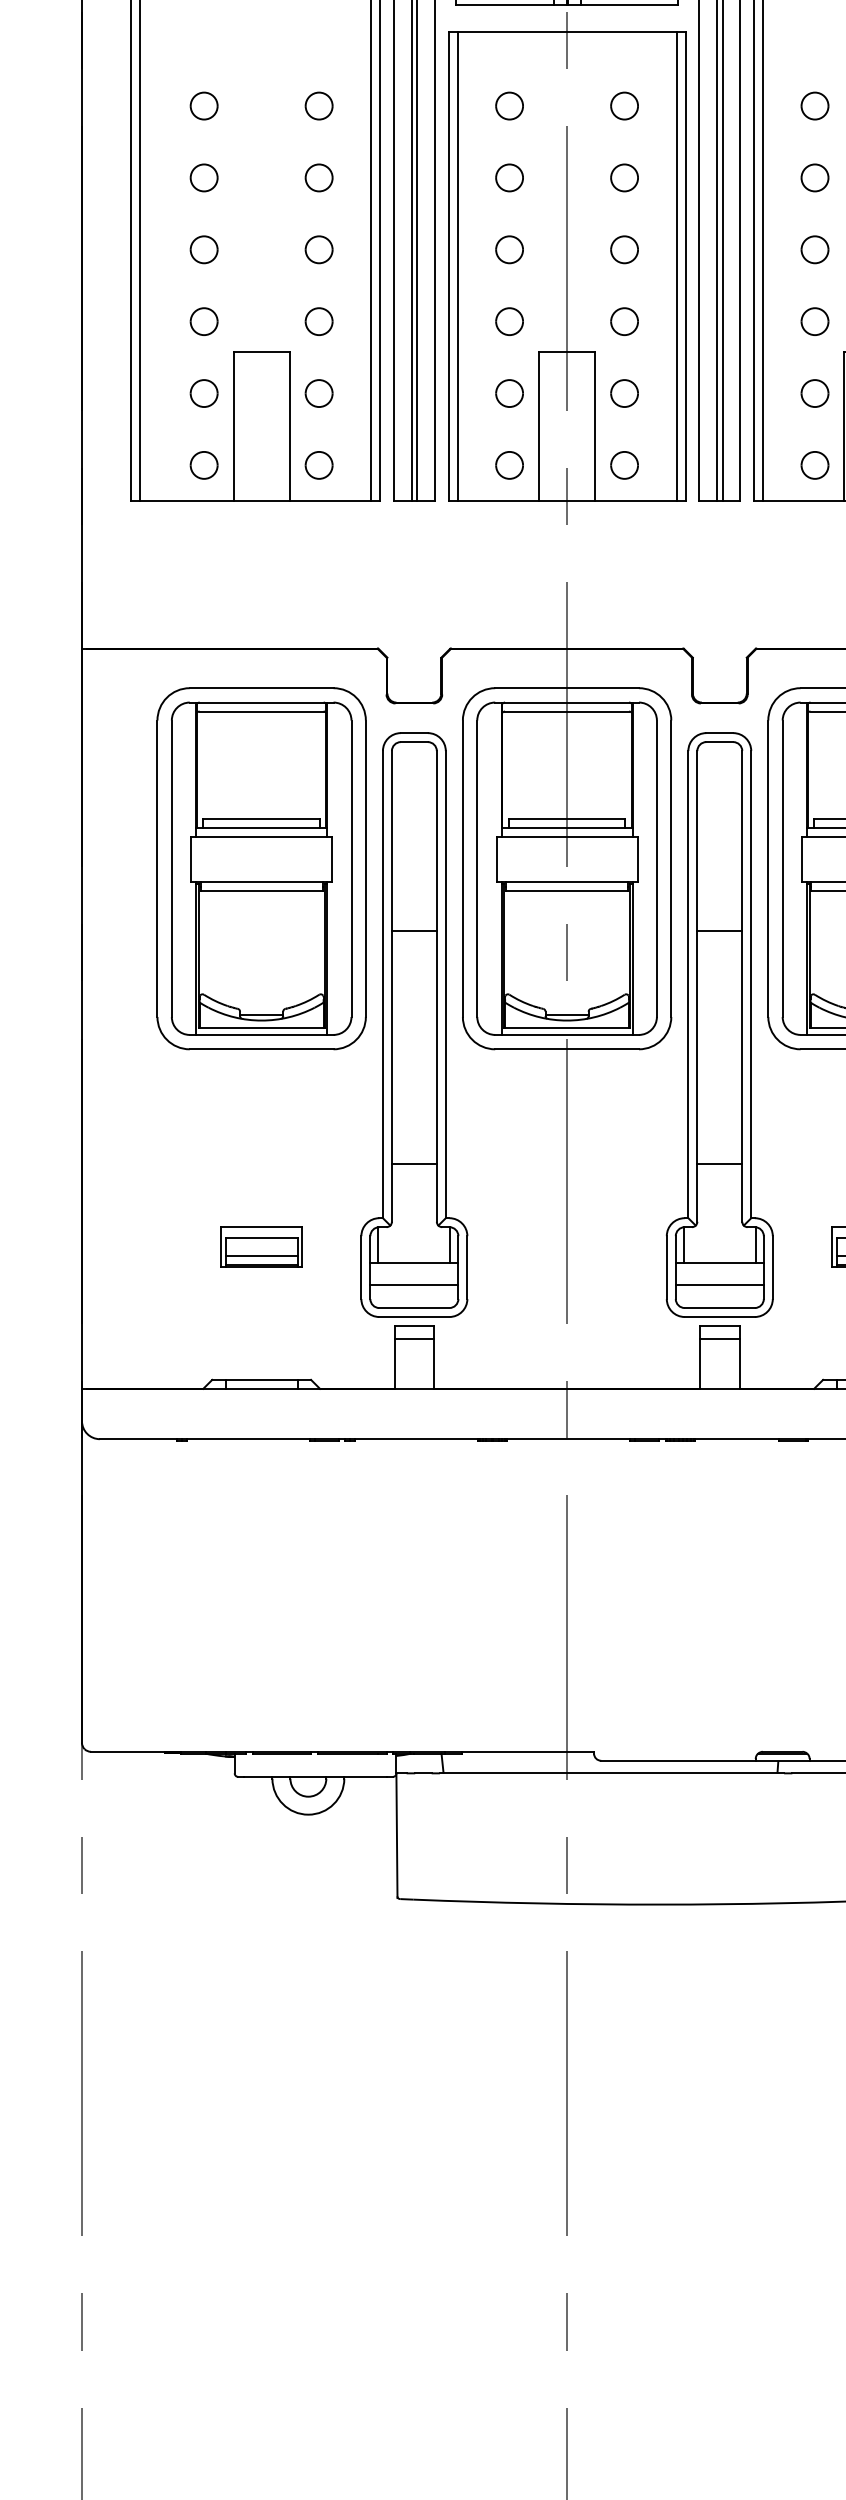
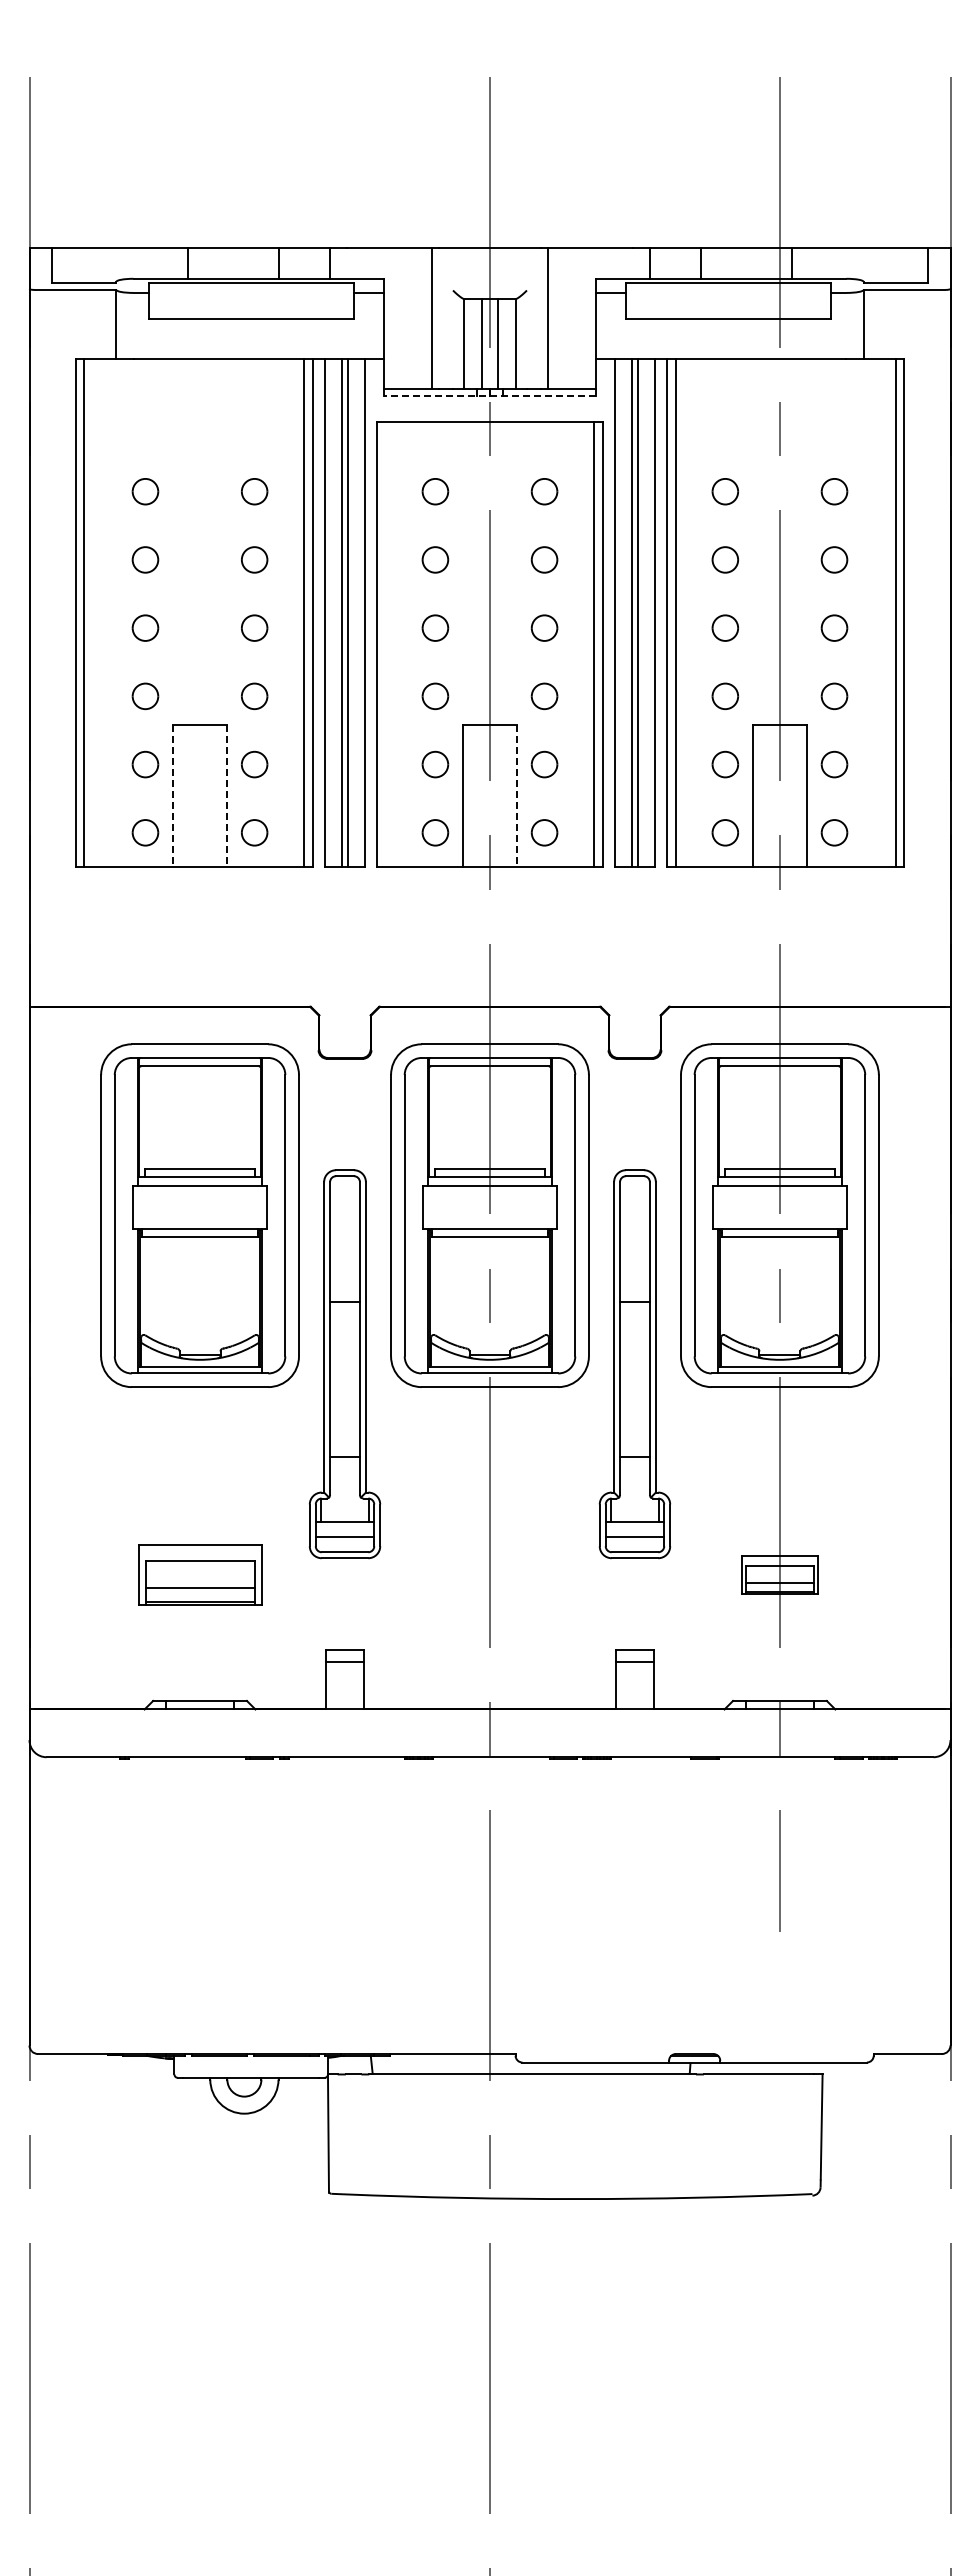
line: (567, 5) -> (490, 396), solid -> dashed
line: (457, 265) -> (385, 643), removed
line: (233, 427) -> (173, 796), solid -> dashed
line: (289, 427) -> (226, 796), solid -> dashed
line: (595, 427) -> (516, 796), solid -> dashed
part: (413, 1025) -> (344, 1364), size x0.7
part: (719, 1025) -> (634, 1364), size x0.7
part: (261, 1246) -> (199, 1574), size x1.6

